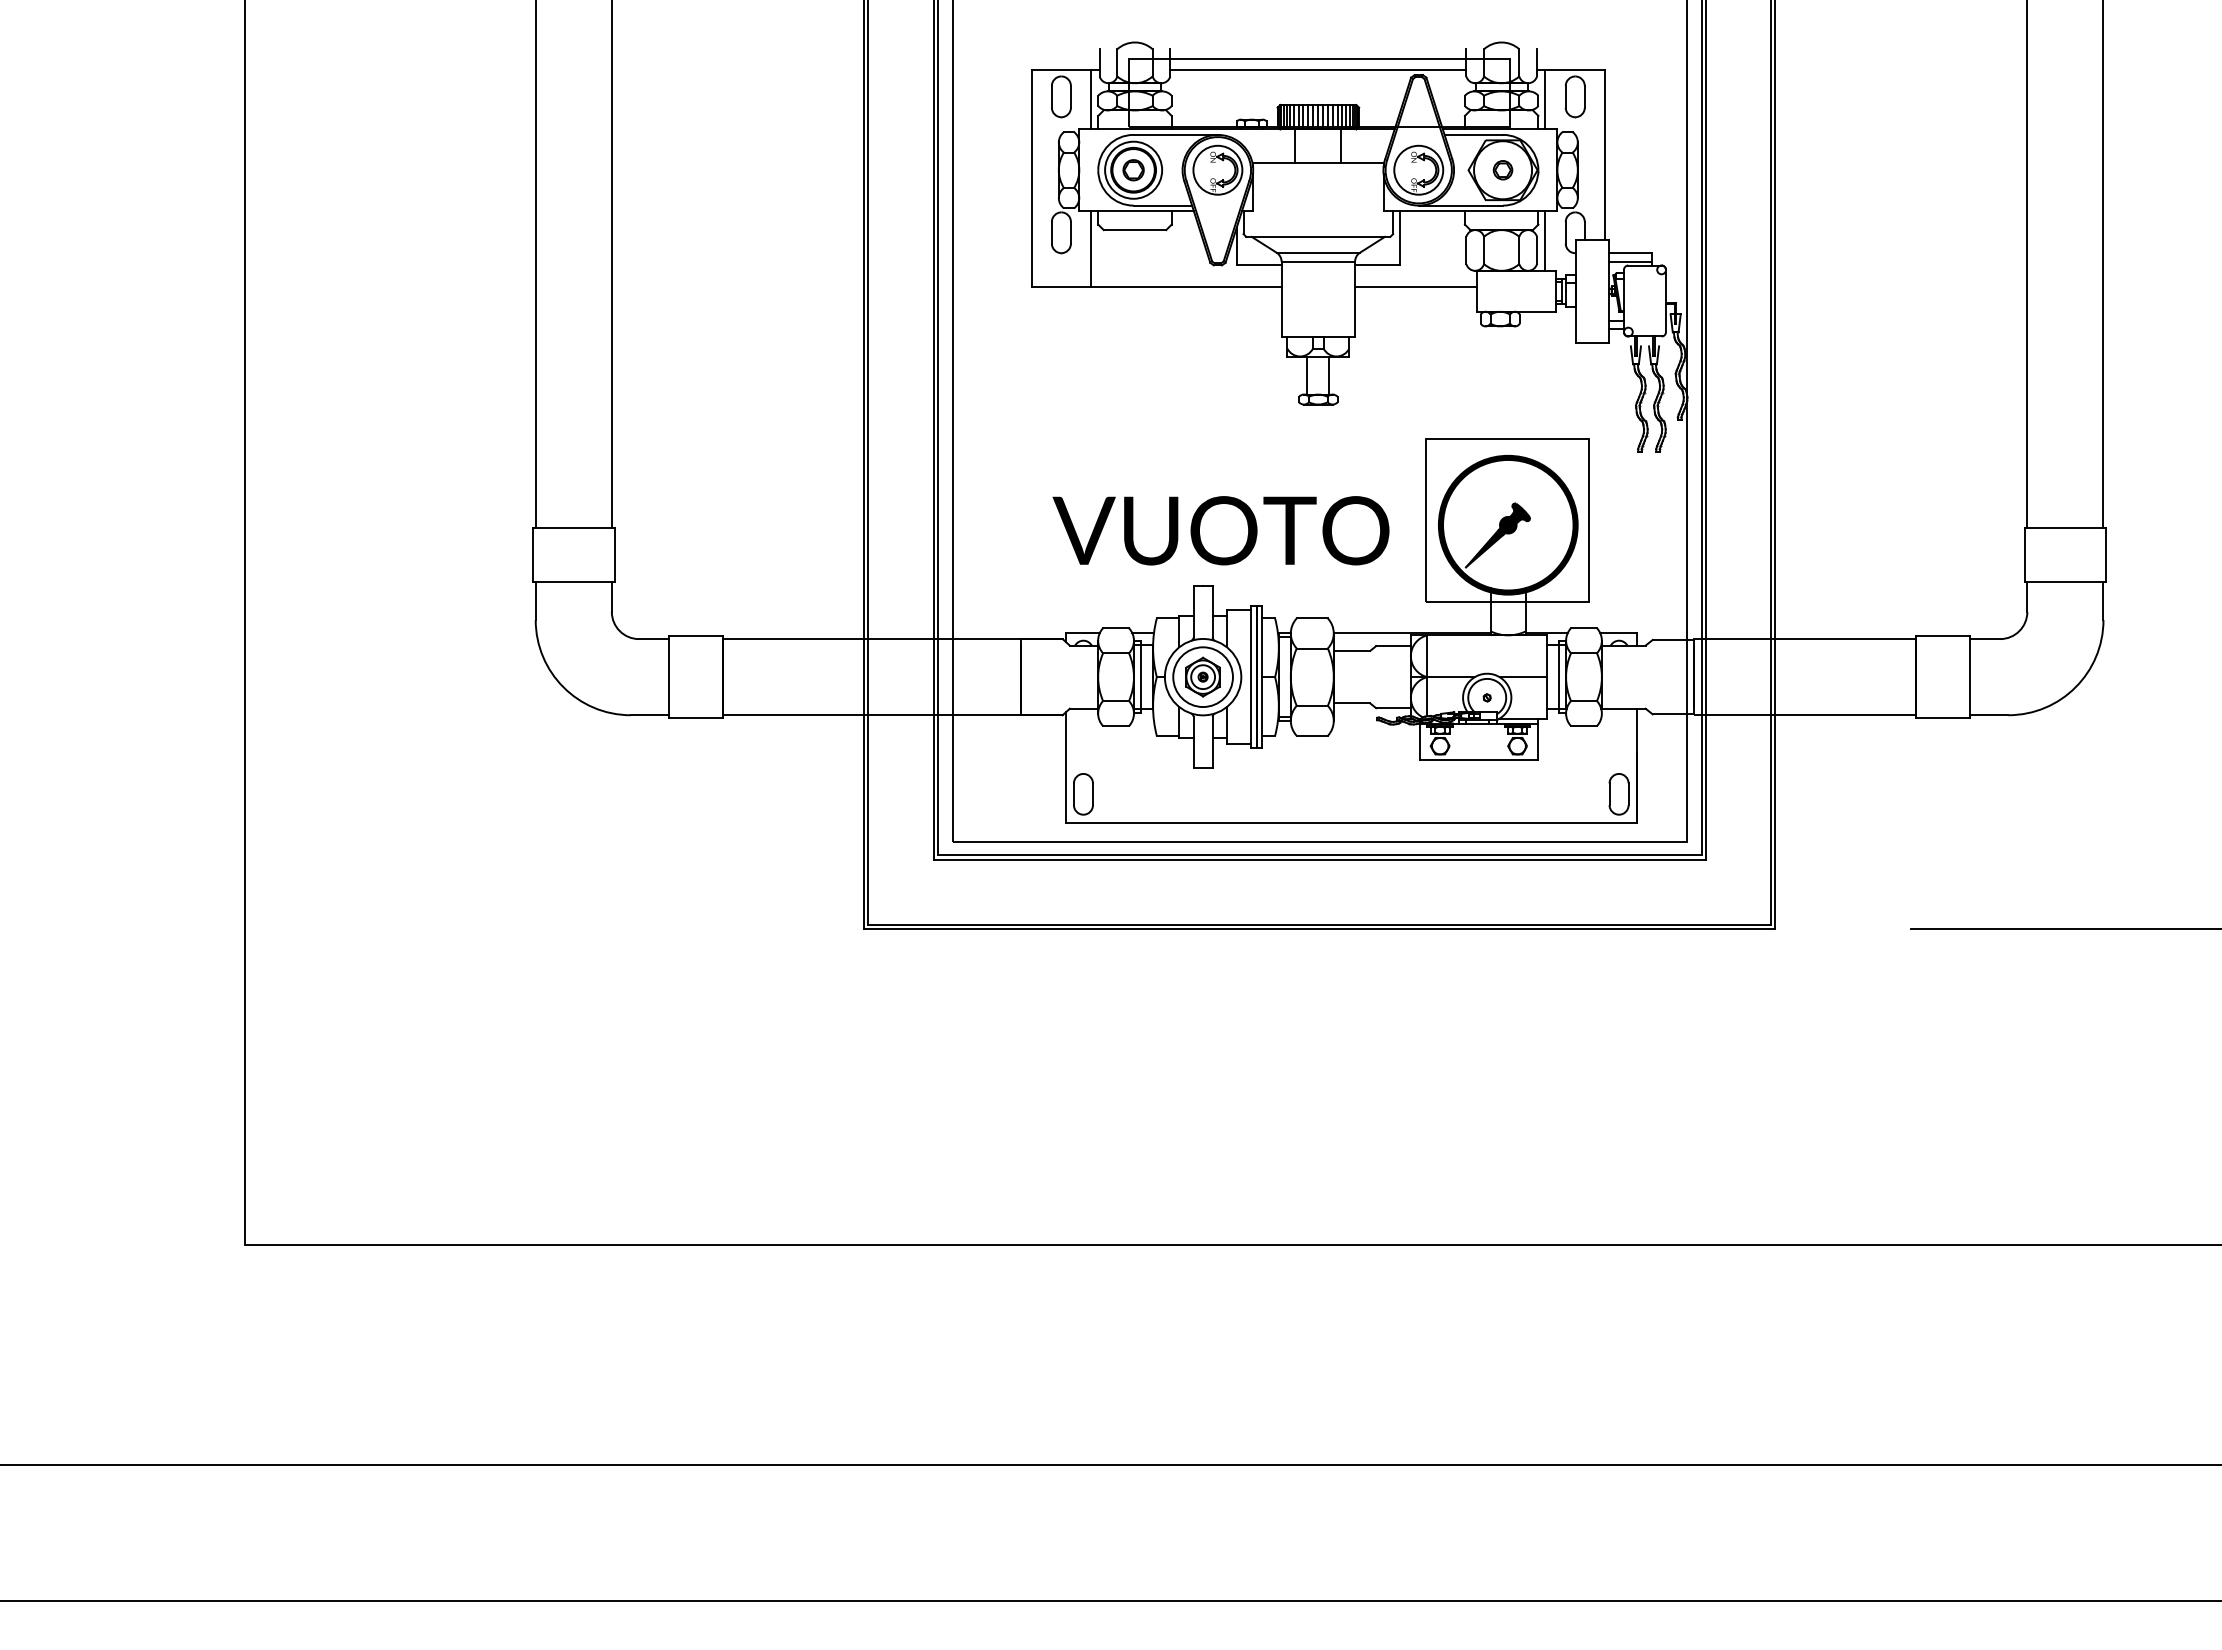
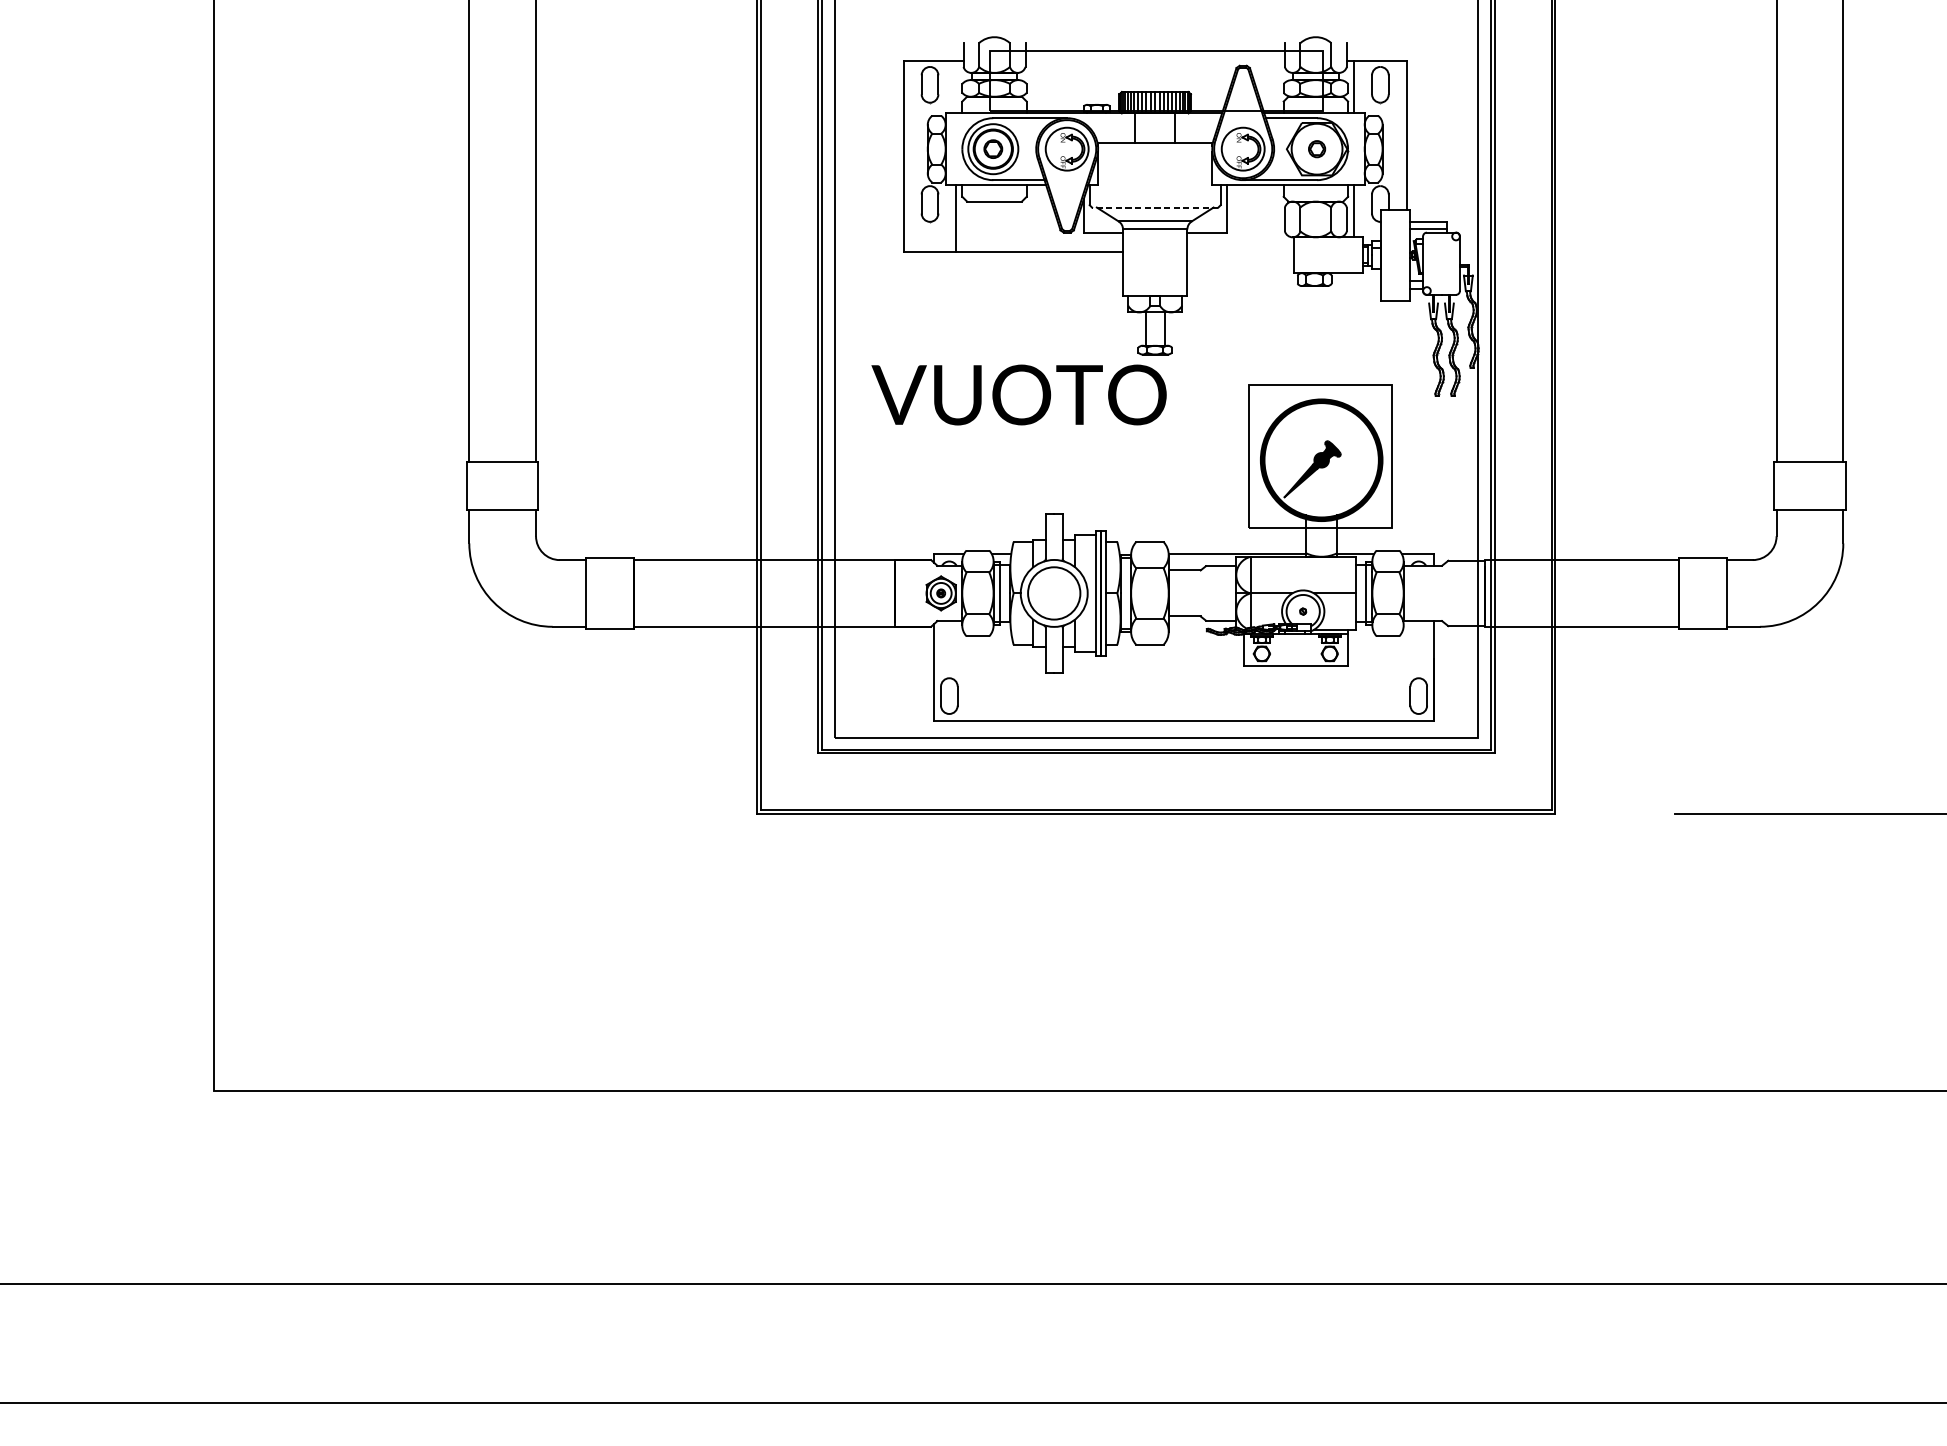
line: (1318, 69) -> (1155, 60), removed
line: (1091, 99) -> (956, 87), removed
line: (1317, 236) -> (1154, 207), solid -> dashed
line: (1415, 287) -> (1240, 251), removed
text: (1220, 530) -> (1018, 394), moved
part: (1202, 676) -> (940, 592), moved

